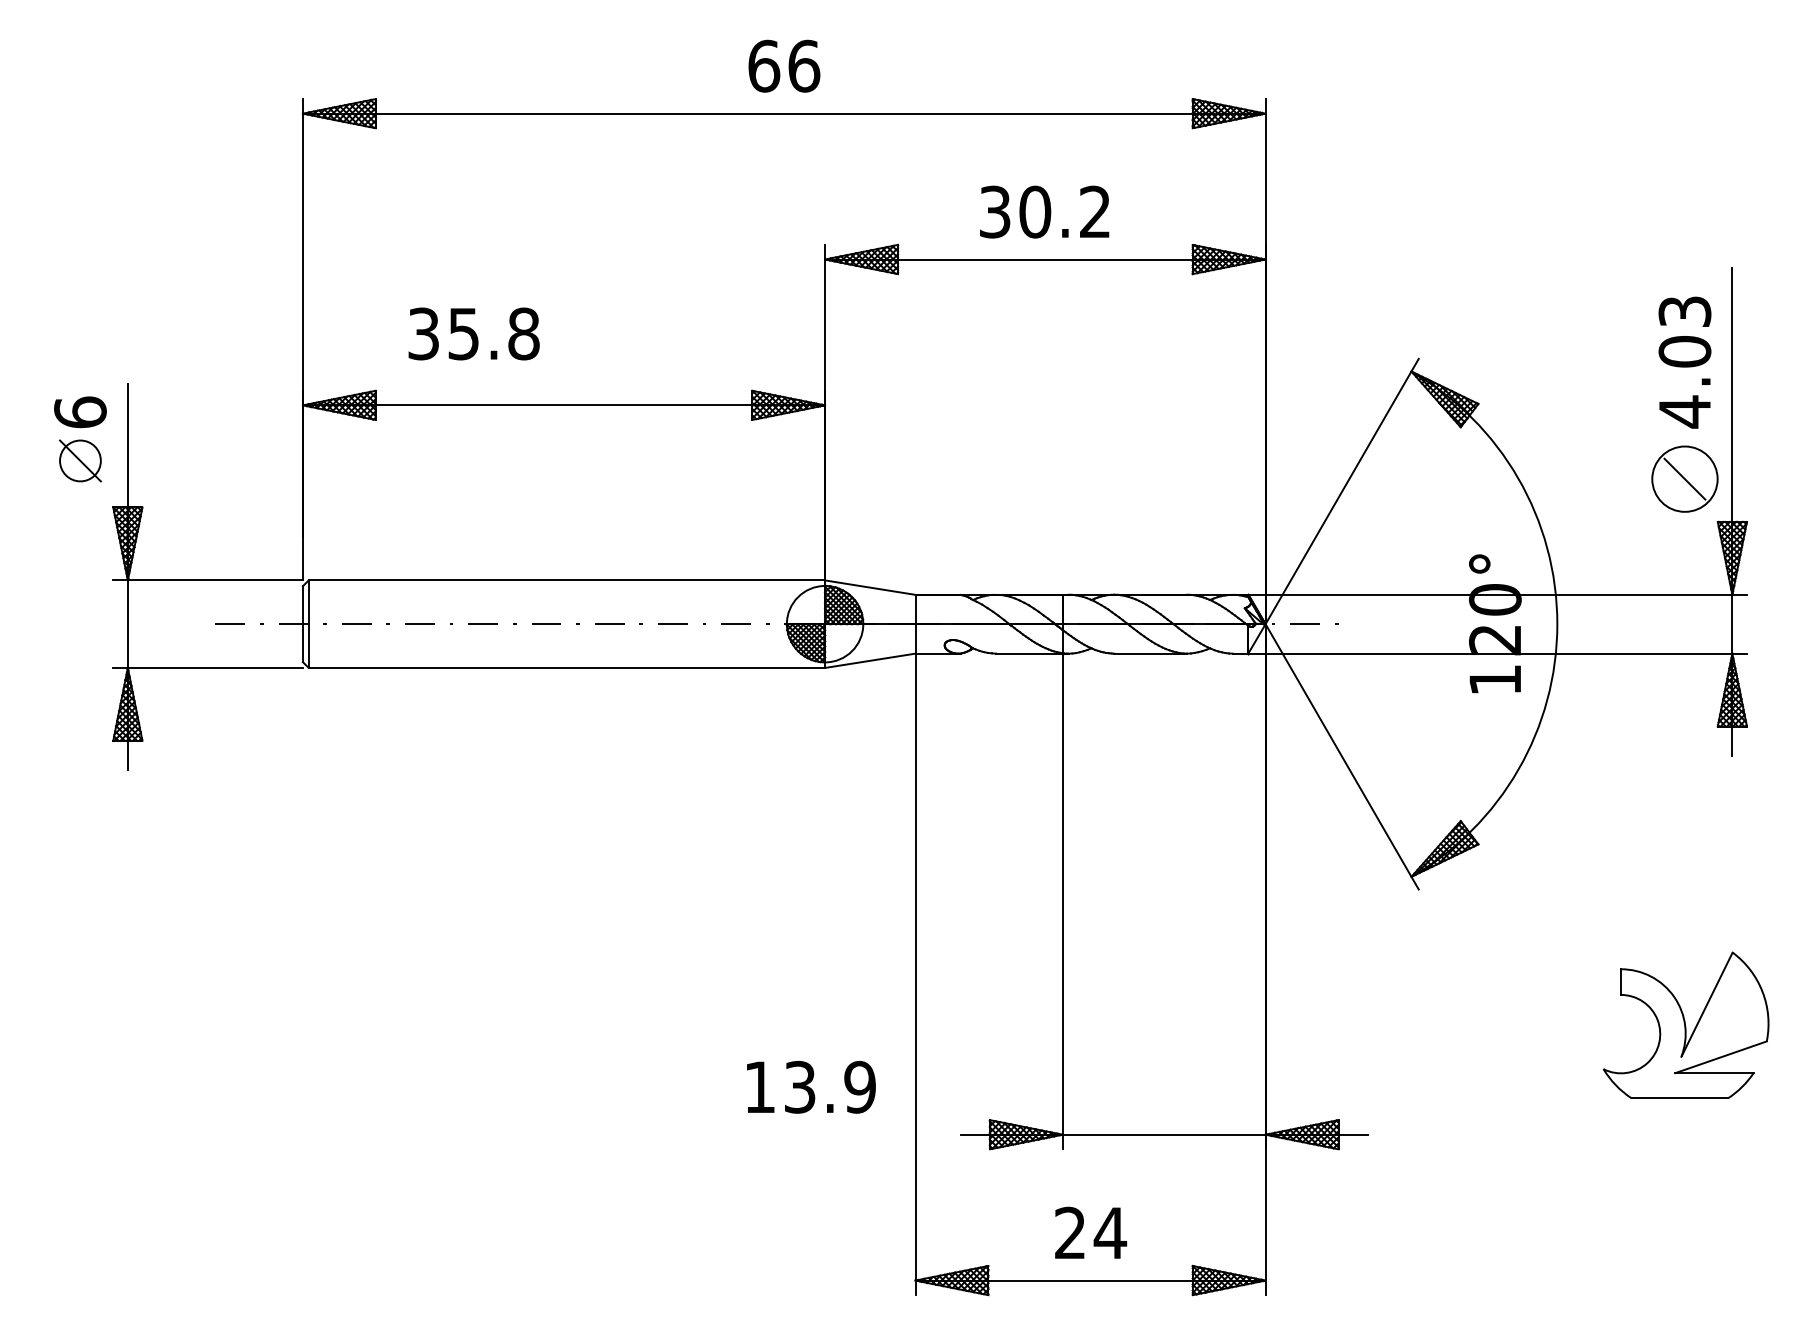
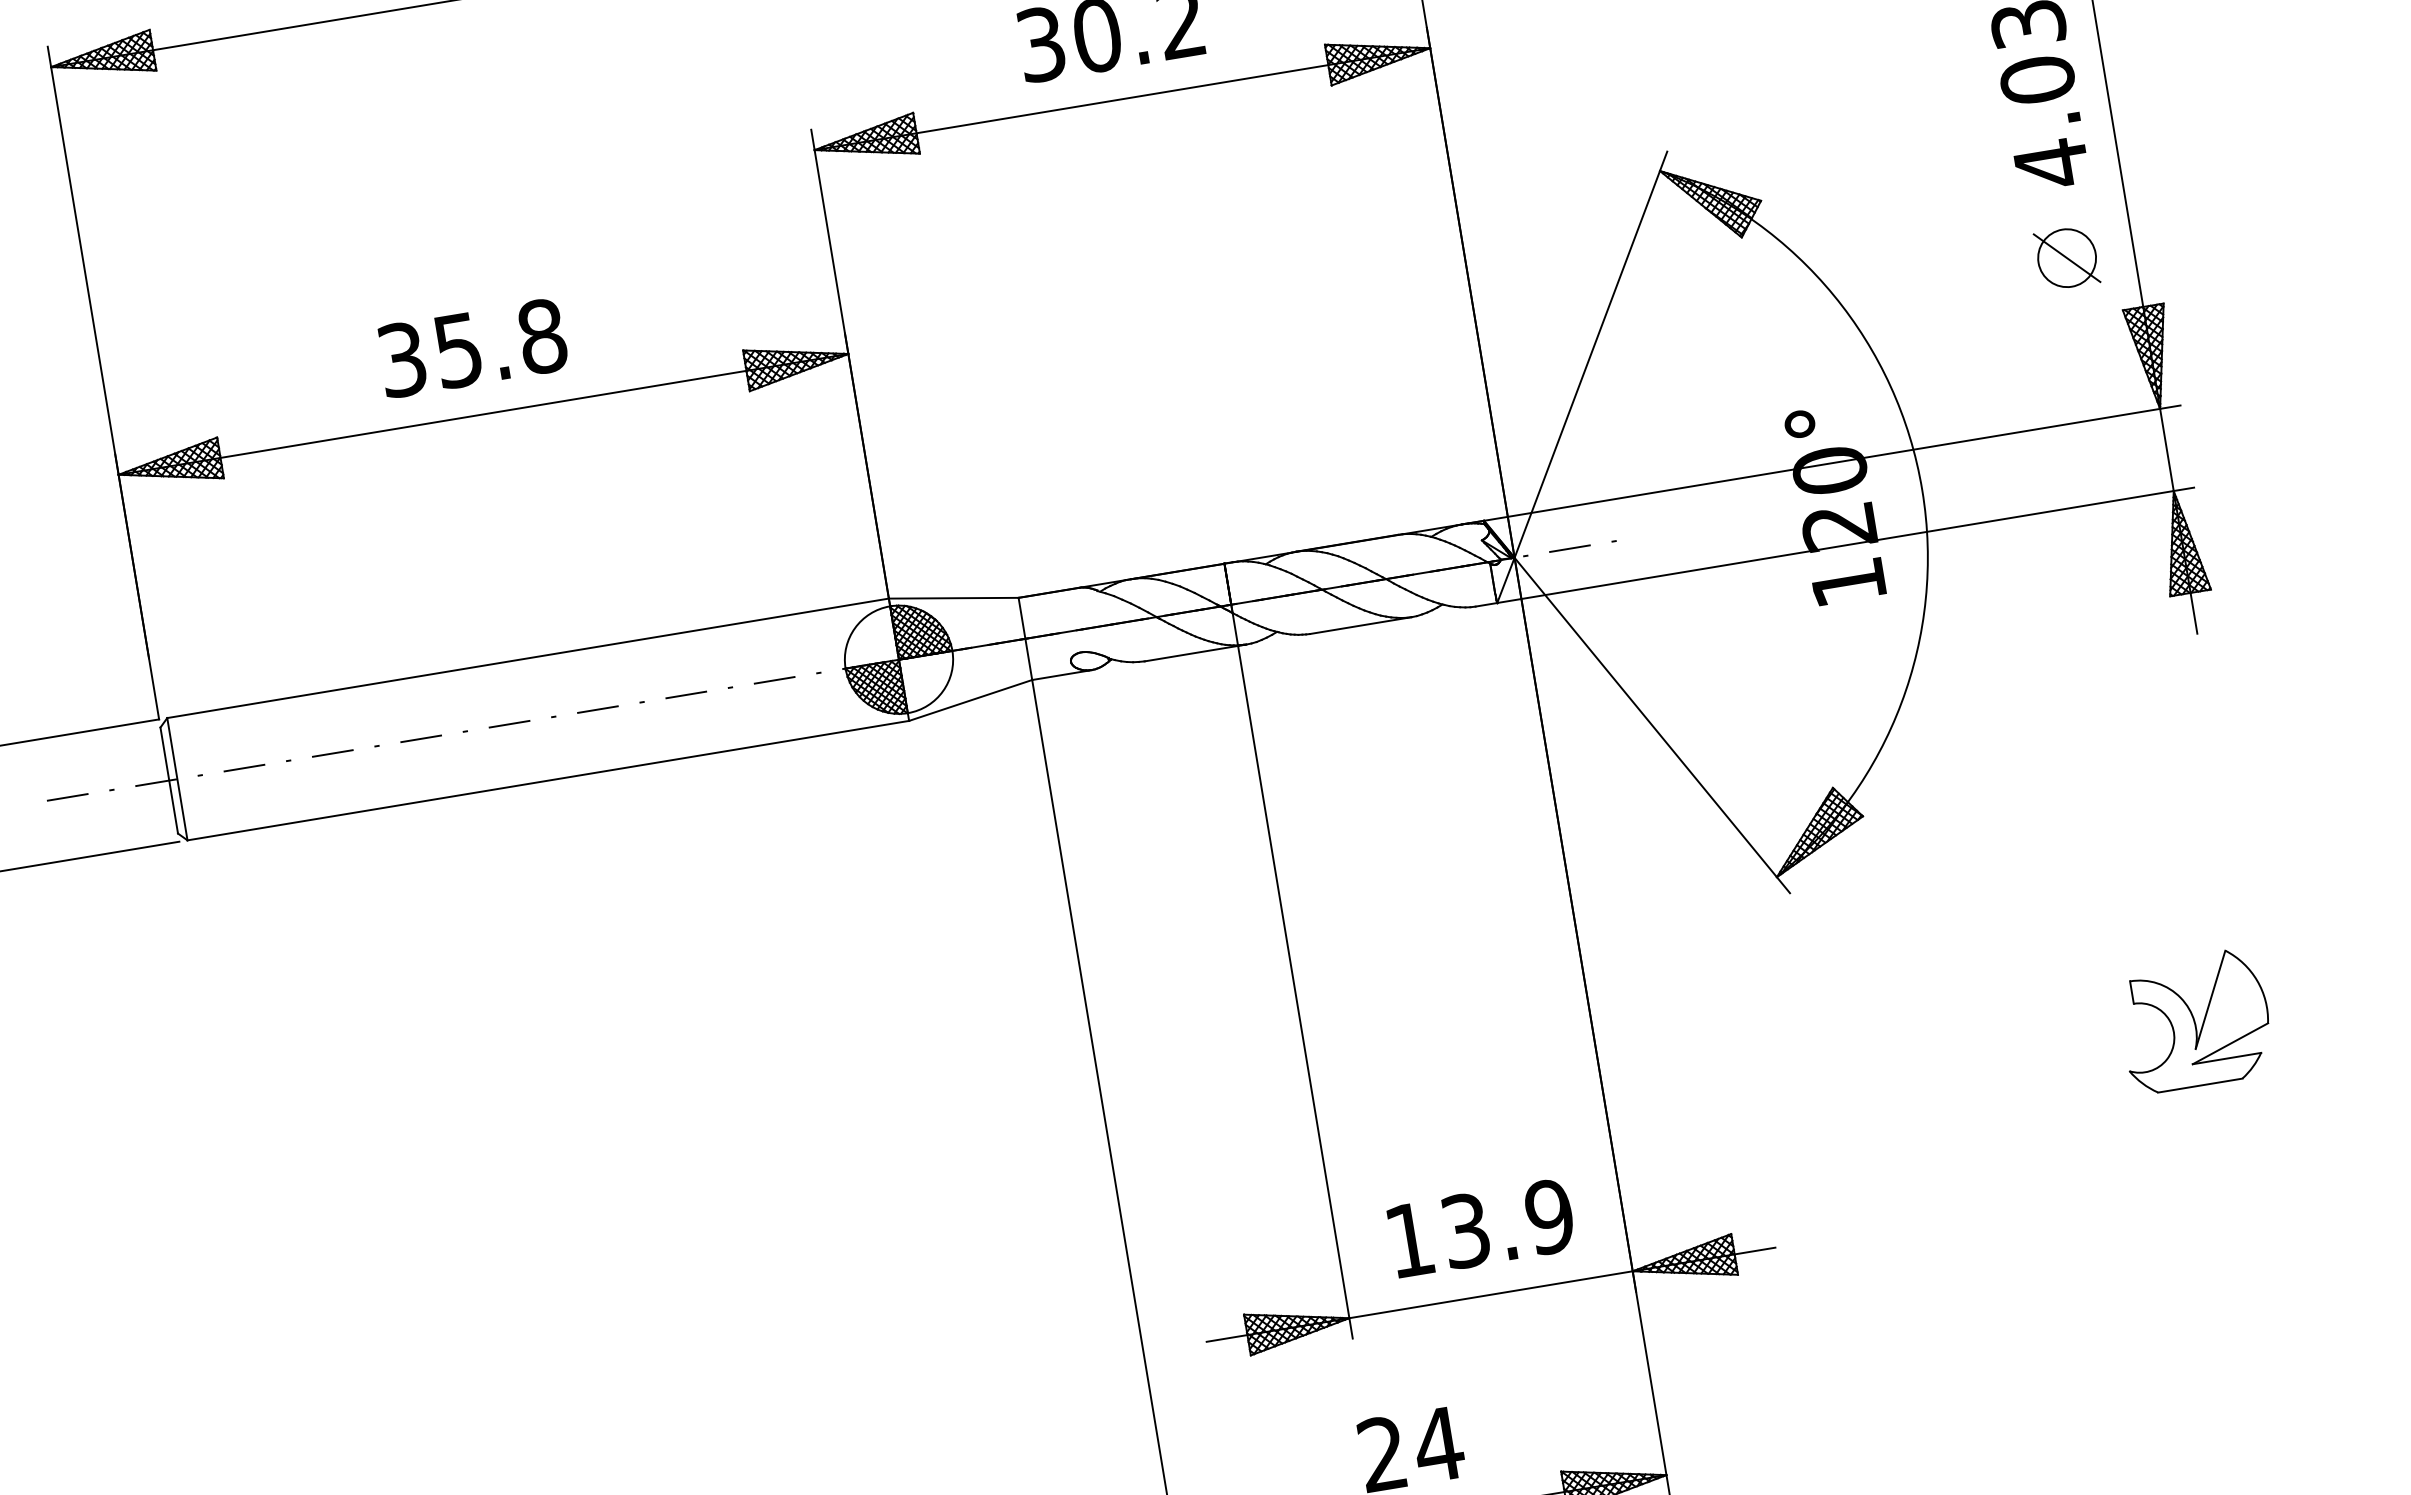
text: (473, 333) -> (471, 347), moved
circle: (1684, 478) -> (2066, 257), size x0.62
part: (1686, 1024) -> (2195, 1019), size x0.62
text: (811, 1086) -> (1481, 1227), moved

